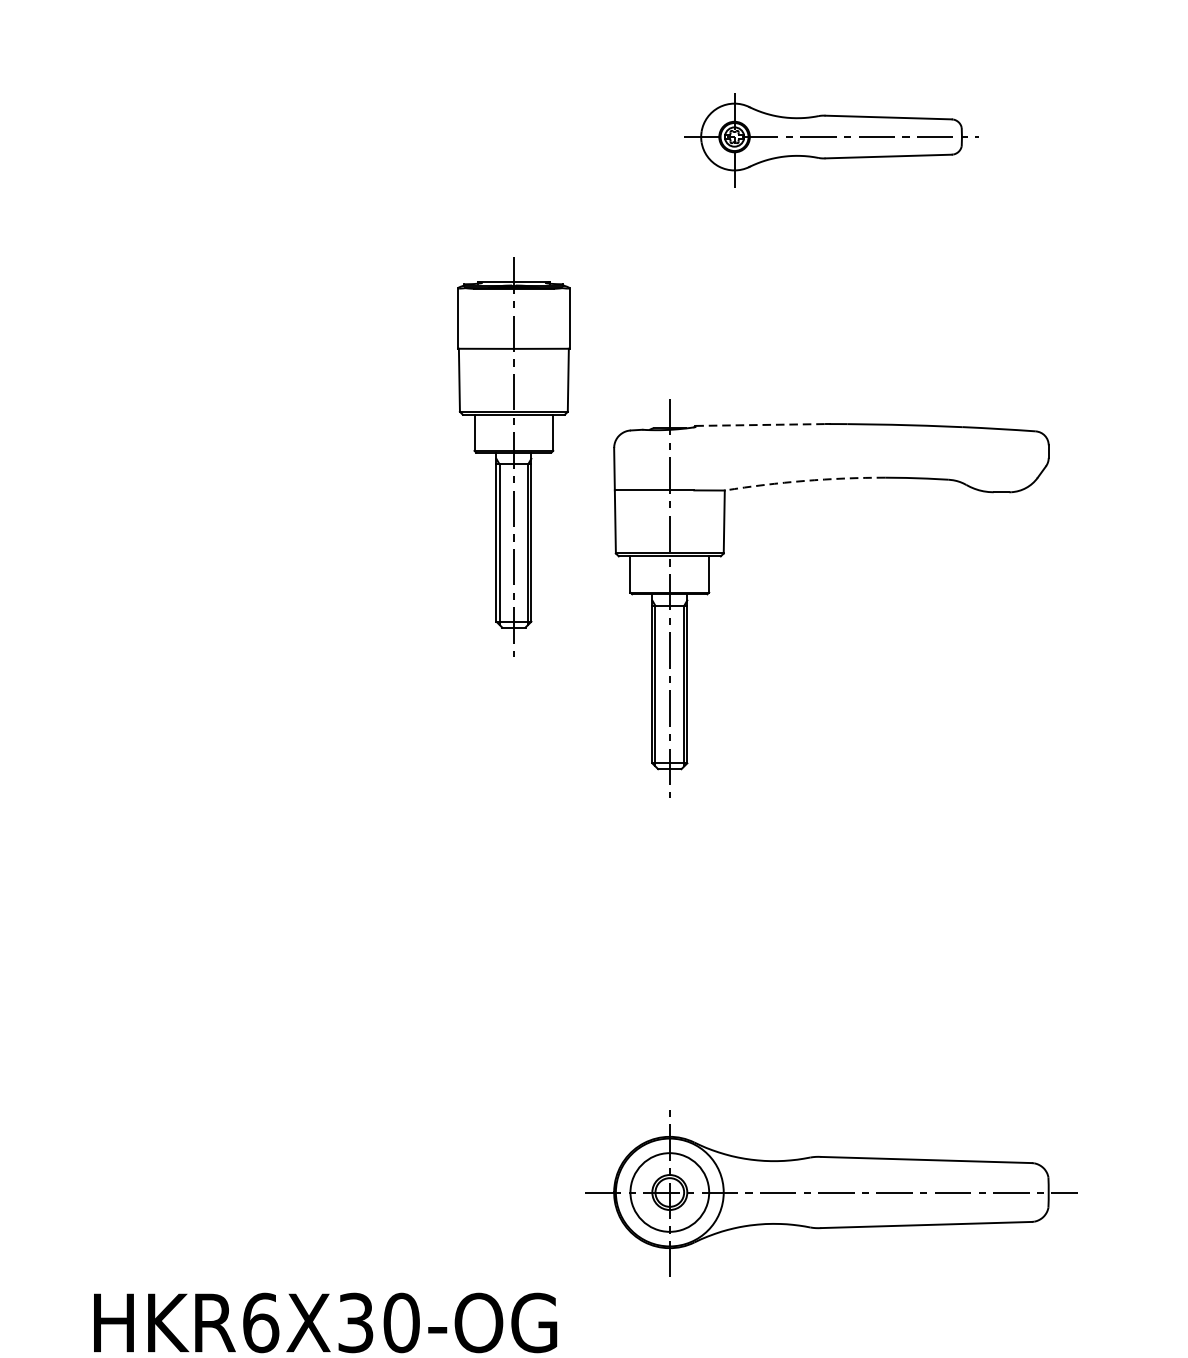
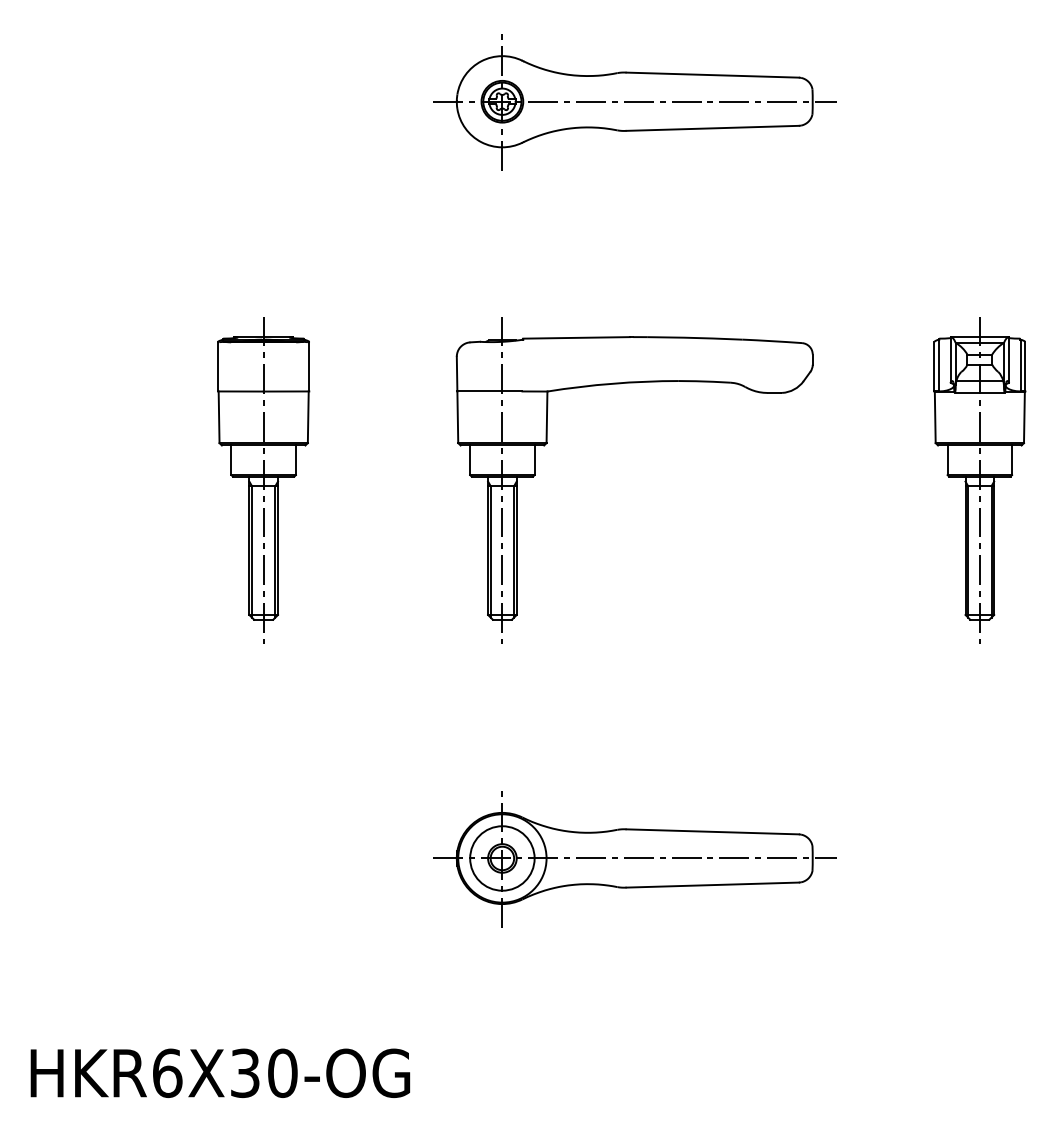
part: (831, 137) -> (634, 102), size x1.67
line: (761, 424) -> (577, 337), dashed -> solid
part: (513, 457) -> (263, 480), moved
arc: (804, 480) -> (612, 383), dashed -> solid
part: (831, 1193) -> (634, 859), moved

